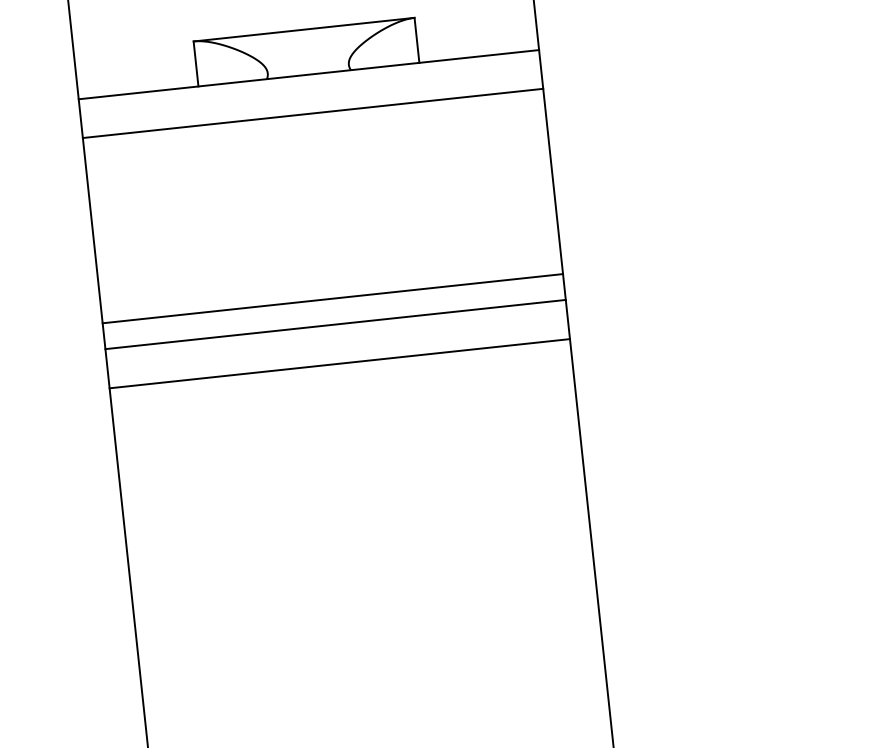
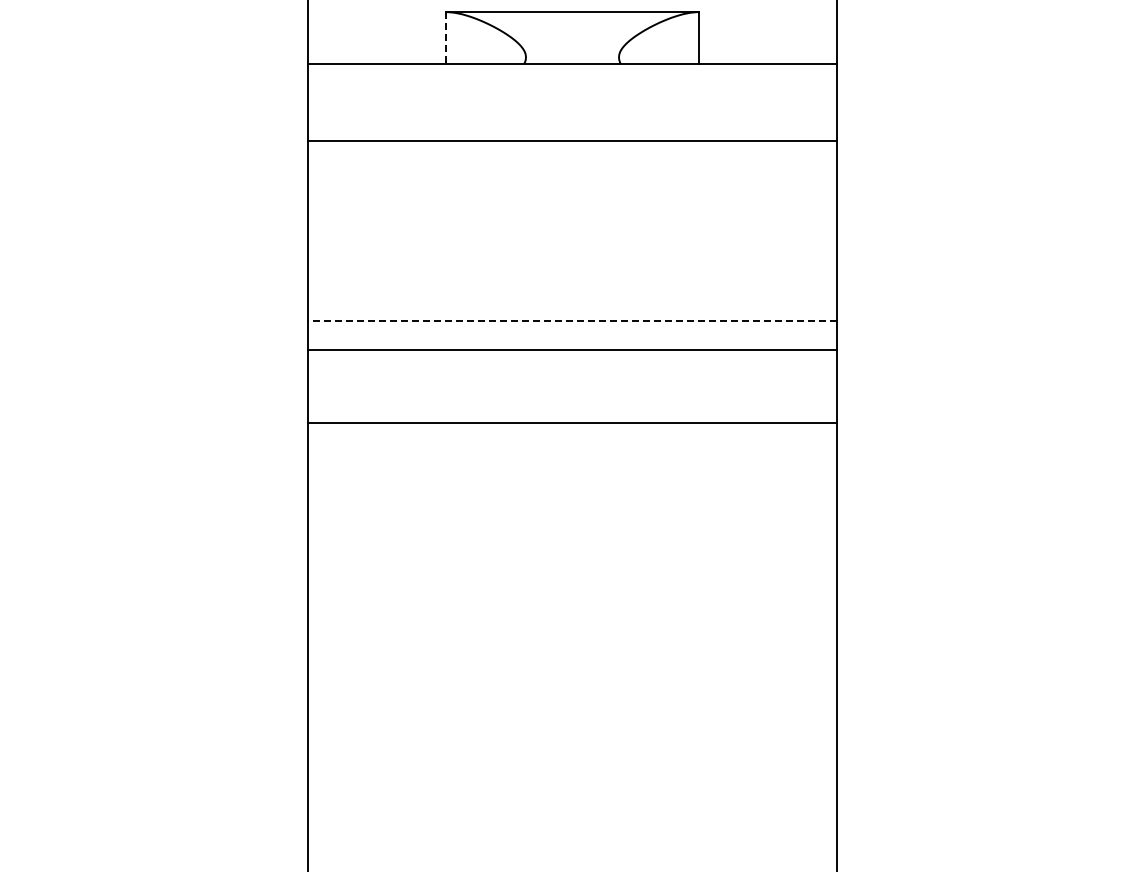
line: (195, 63) -> (445, 37), solid -> dashed
line: (313, 113) -> (572, 141), moved
line: (331, 298) -> (571, 320), solid -> dashed
line: (339, 363) -> (572, 423), moved

